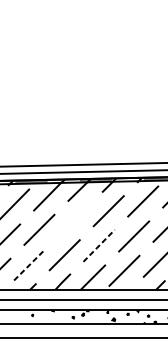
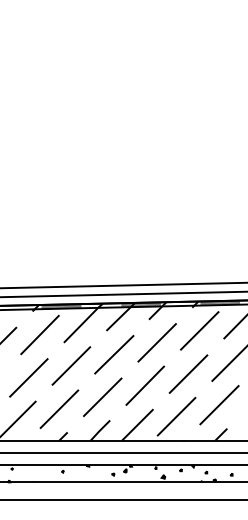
line: (74, 220) -> (114, 354), added
line: (99, 245) -> (145, 385), dashed -> solid
line: (29, 264) -> (59, 408), dashed -> solid

